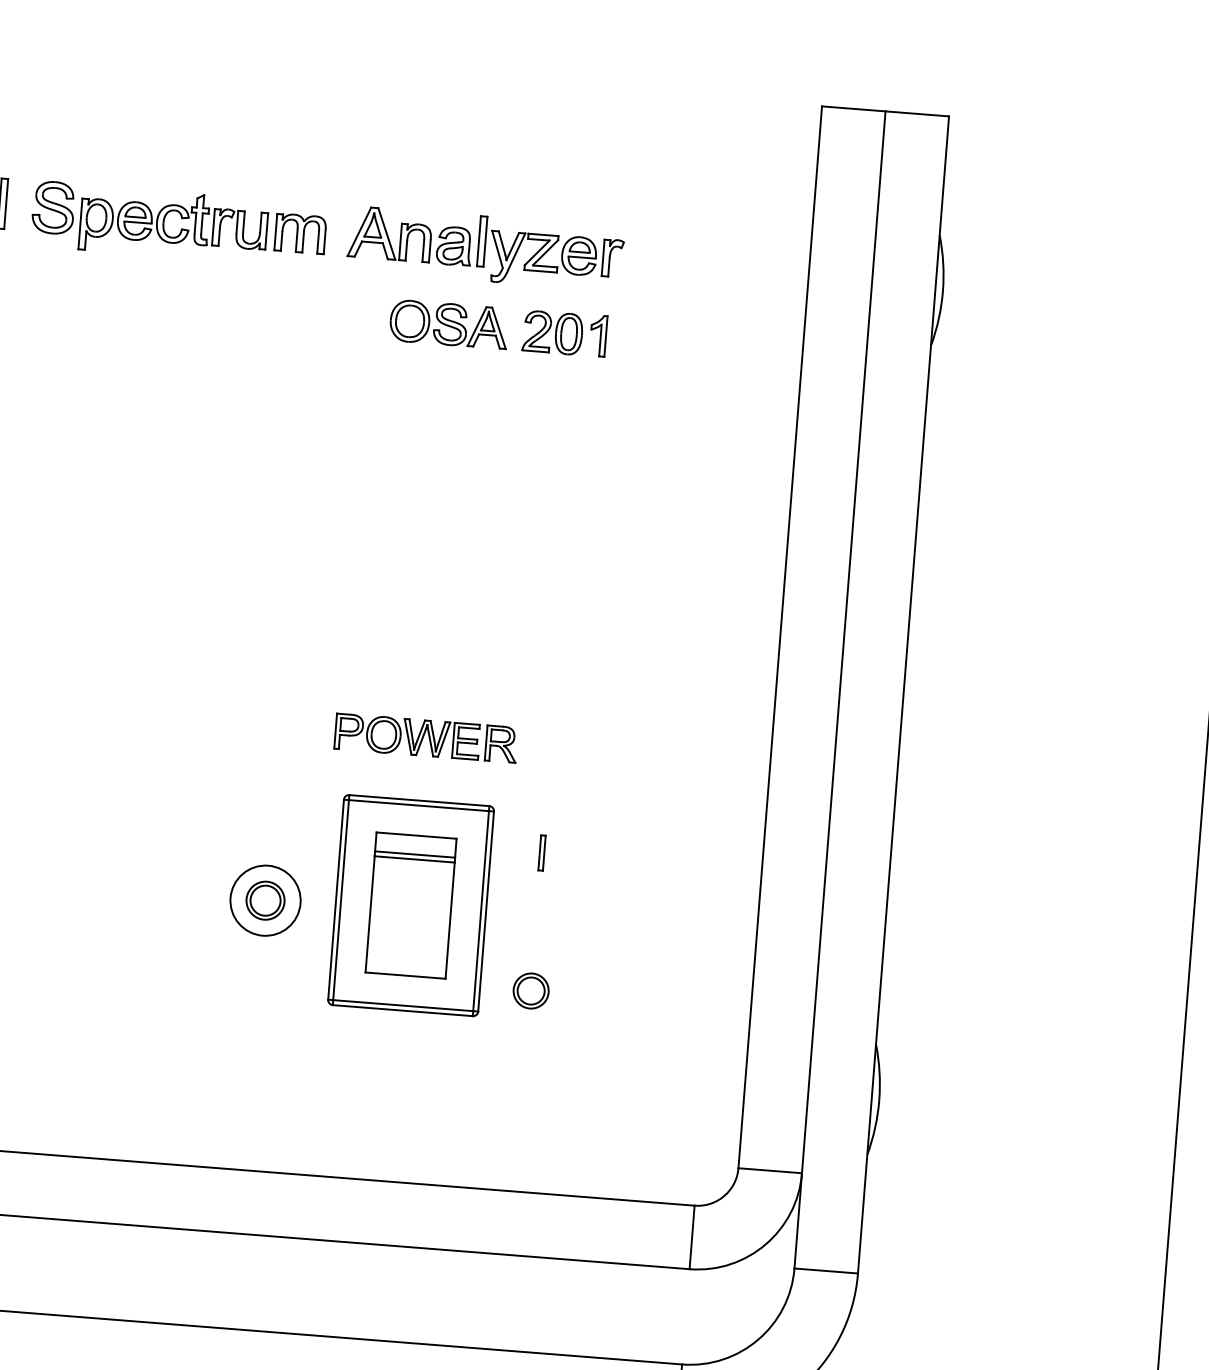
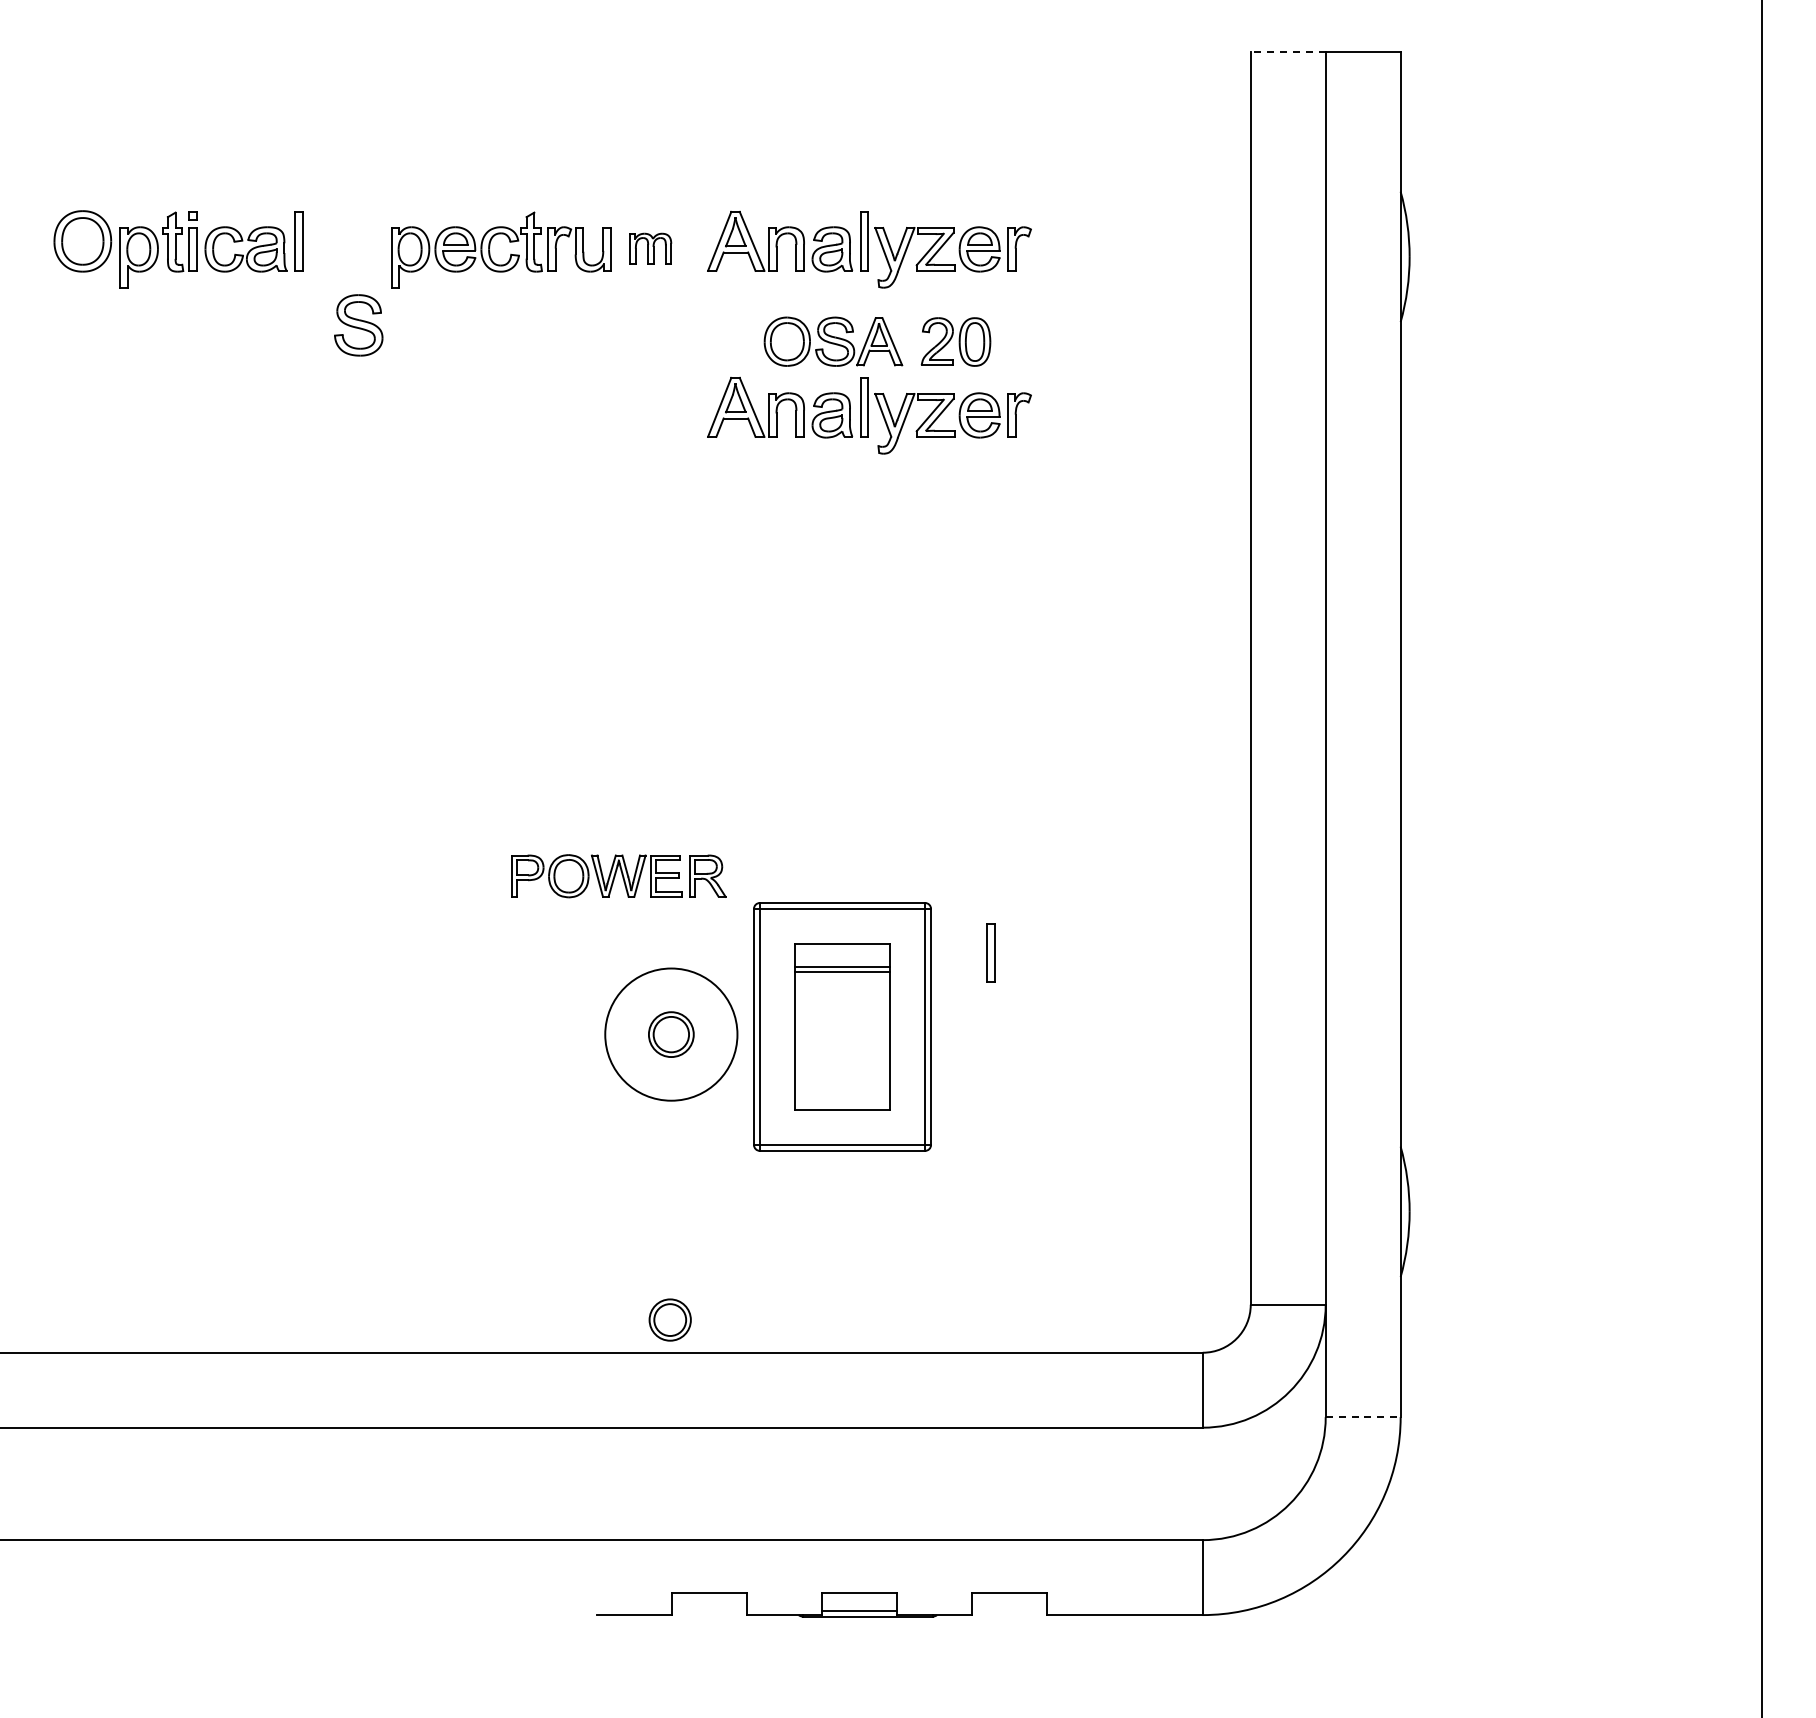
line: (853, 108) -> (1287, 51), solid -> dashed
part: (53, 207) -> (358, 325), moved
part: (300, 233) -> (650, 248), size x0.7
part: (598, 335) -> (1009, 341), removed
part: (474, 389) -> (869, 415), added
part: (425, 738) -> (618, 876), moved
part: (542, 853) -> (991, 953), size x1.4
circle: (265, 900) -> (671, 1034), size x1.6
part: (530, 990) -> (669, 1319), moved
line: (826, 1271) -> (1363, 1417), solid -> dashed

